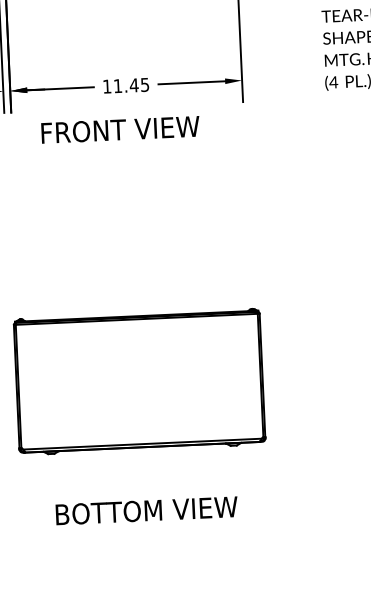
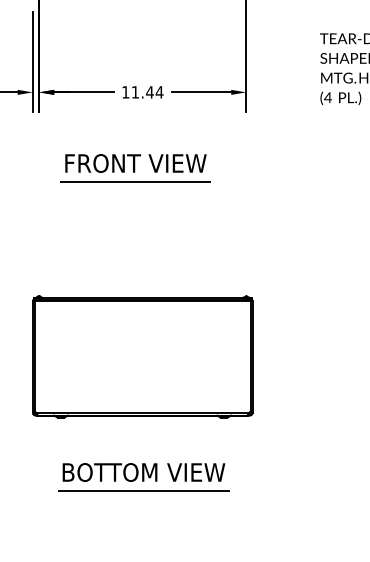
text: (144, 85) -> (159, 92), 11.45 -> 11.44
text: (120, 129) -> (135, 163), moved
line: (122, 185) -> (135, 181), added
line: (147, 530) -> (143, 490), added

